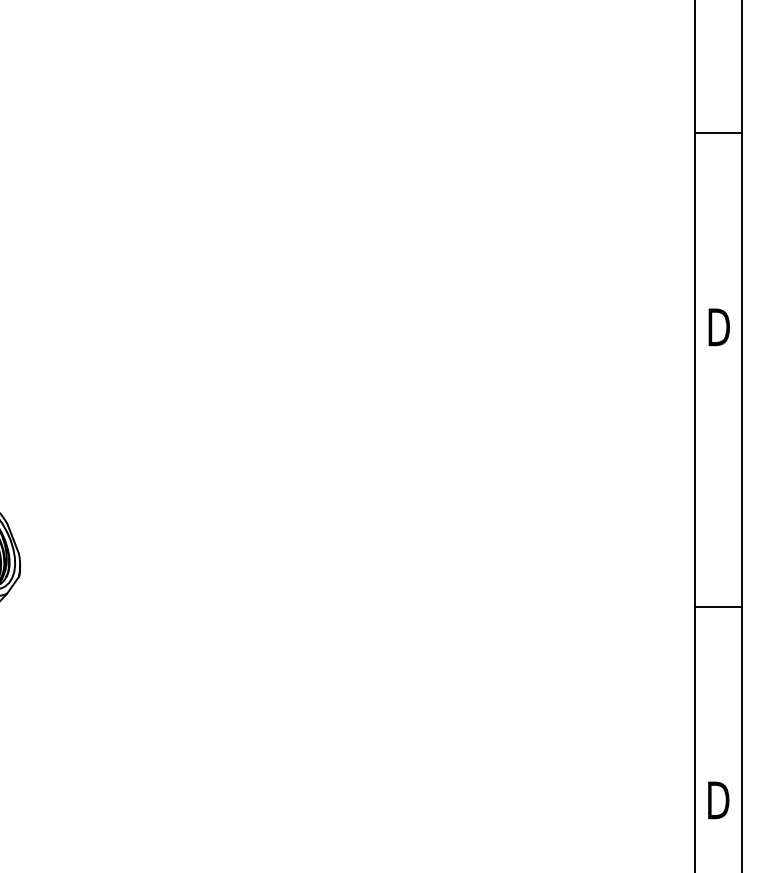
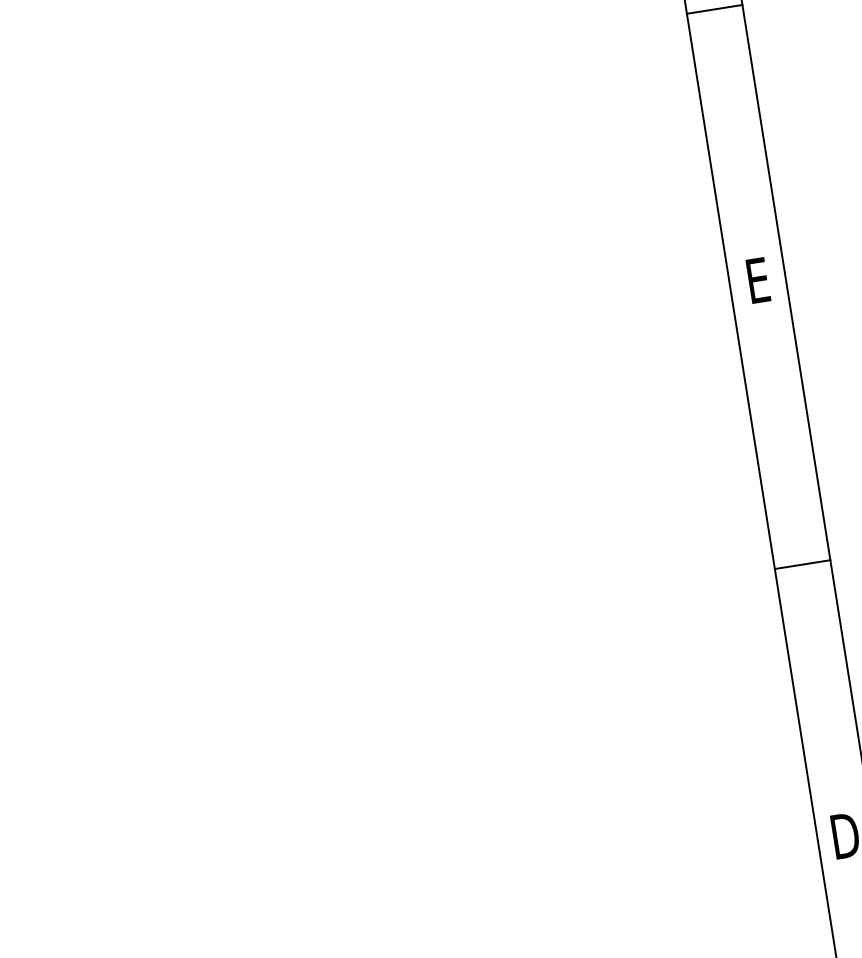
line: (718, 133) -> (714, 9), moved
text: (718, 327) -> (757, 280), D -> E
line: (718, 607) -> (802, 564), moved

